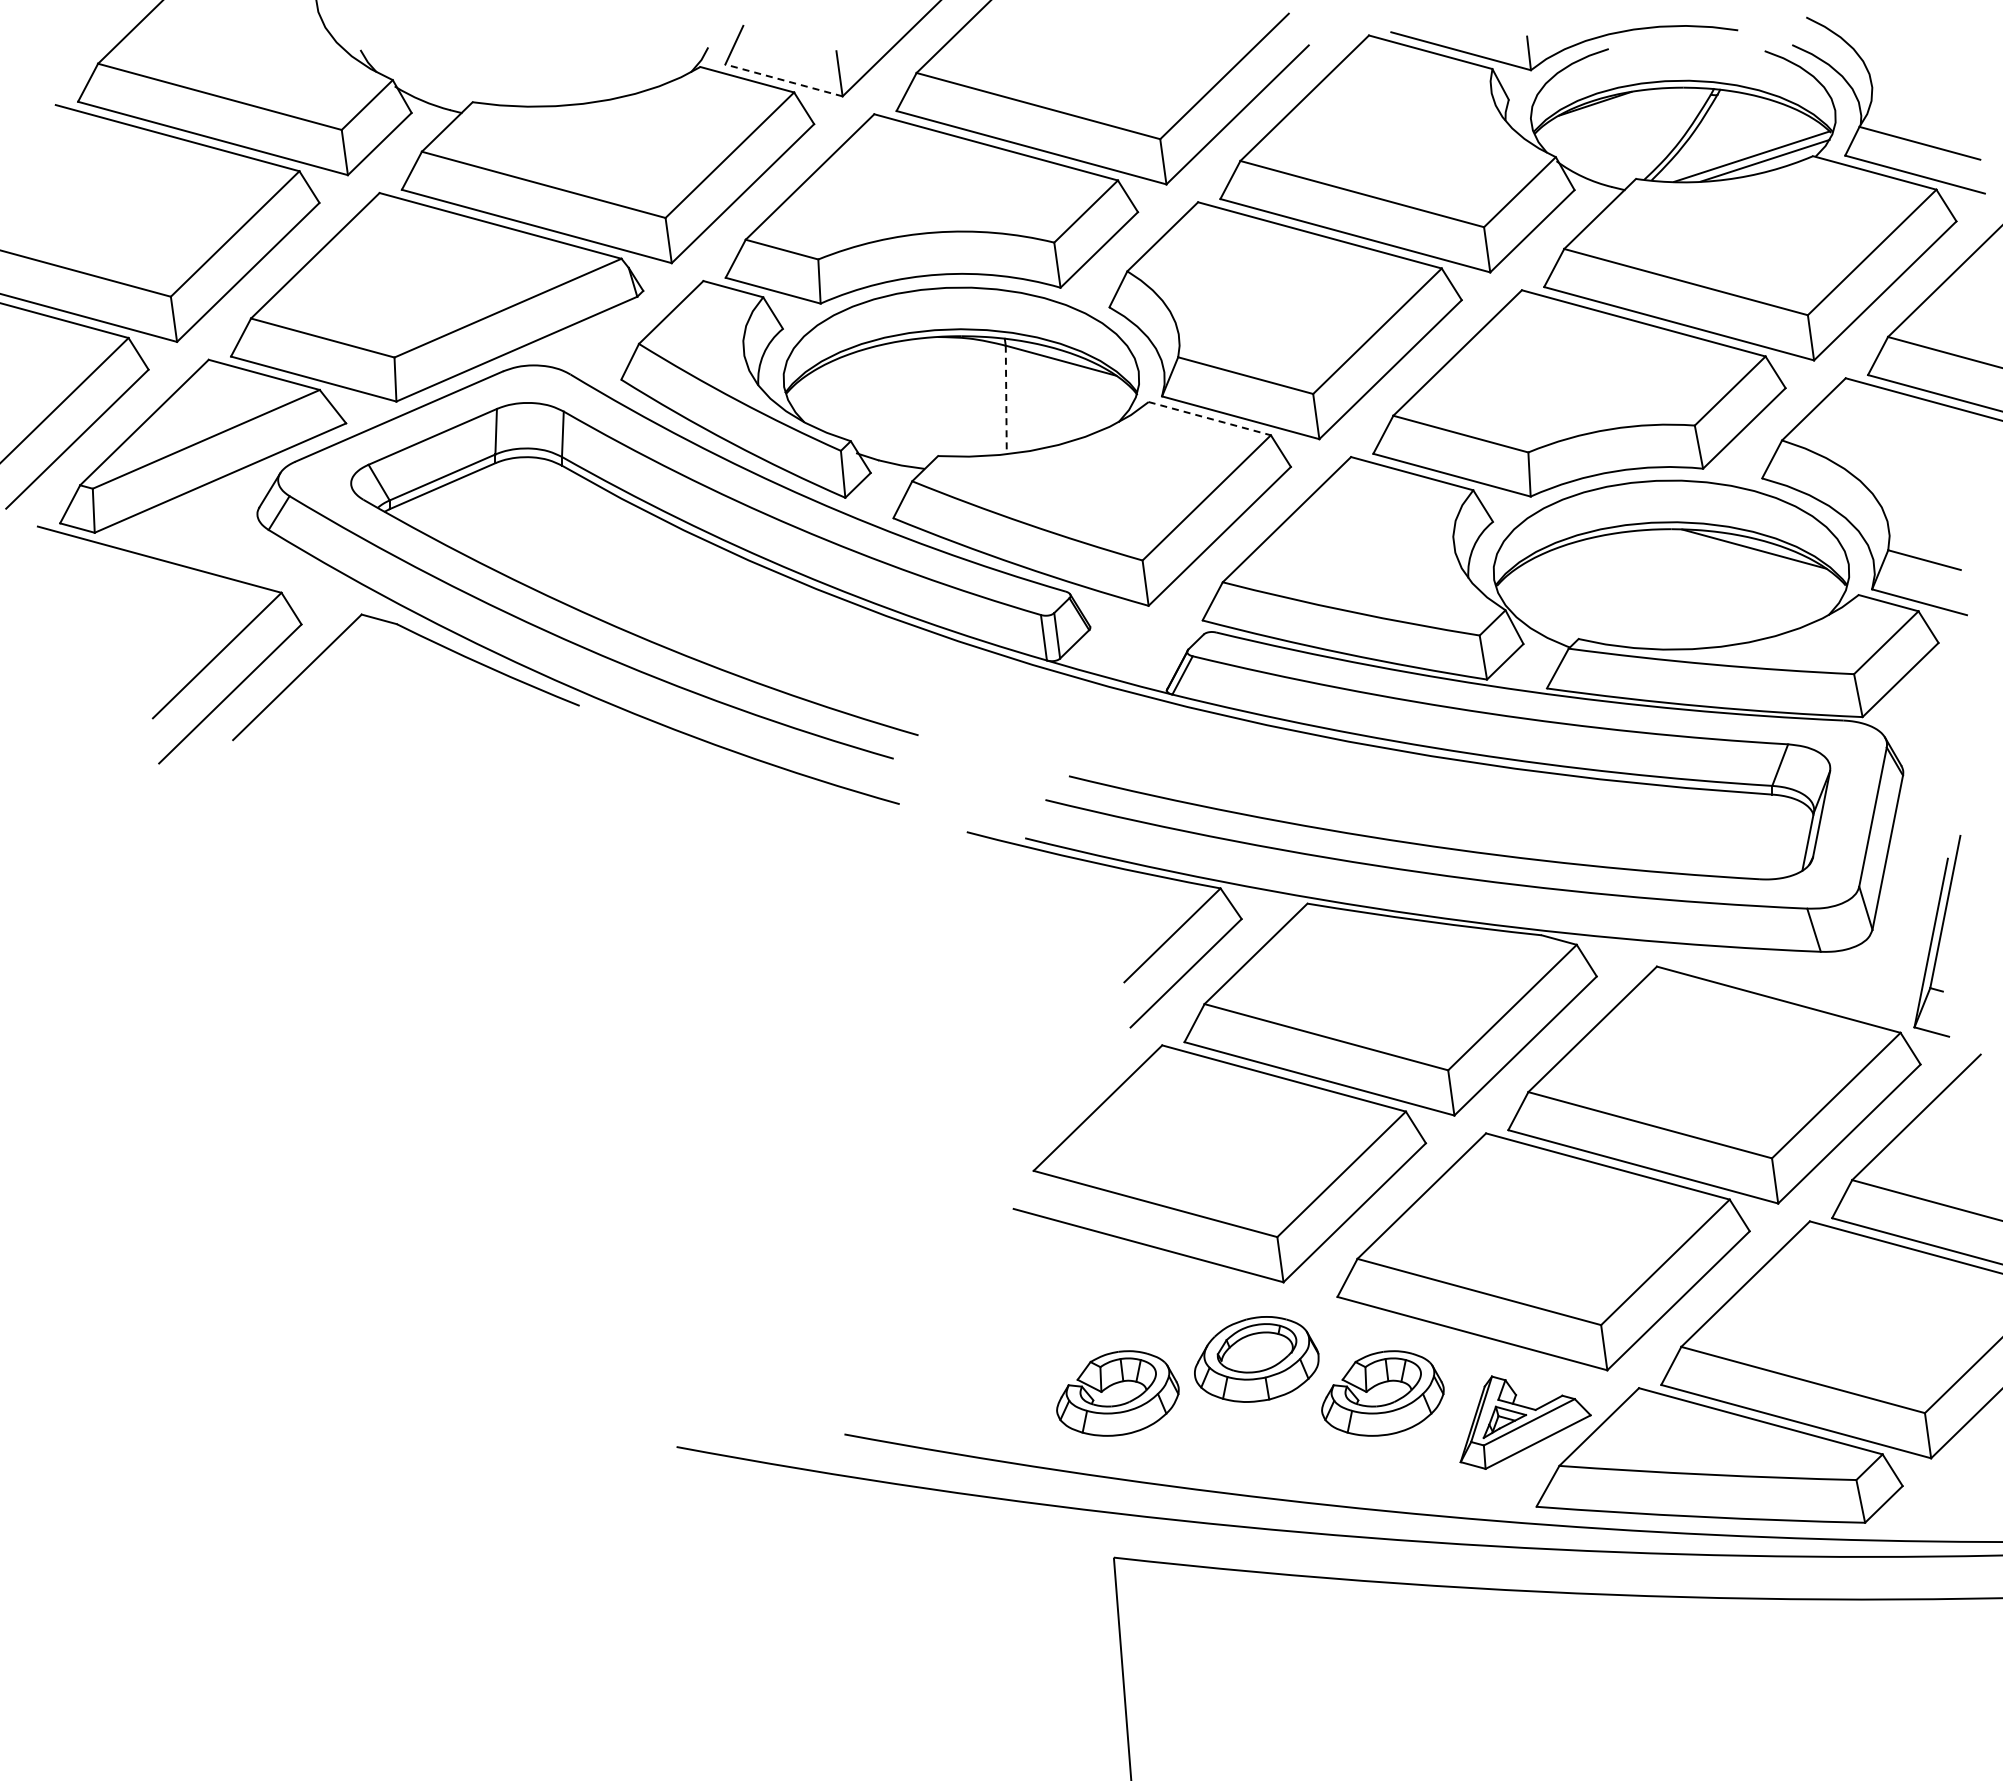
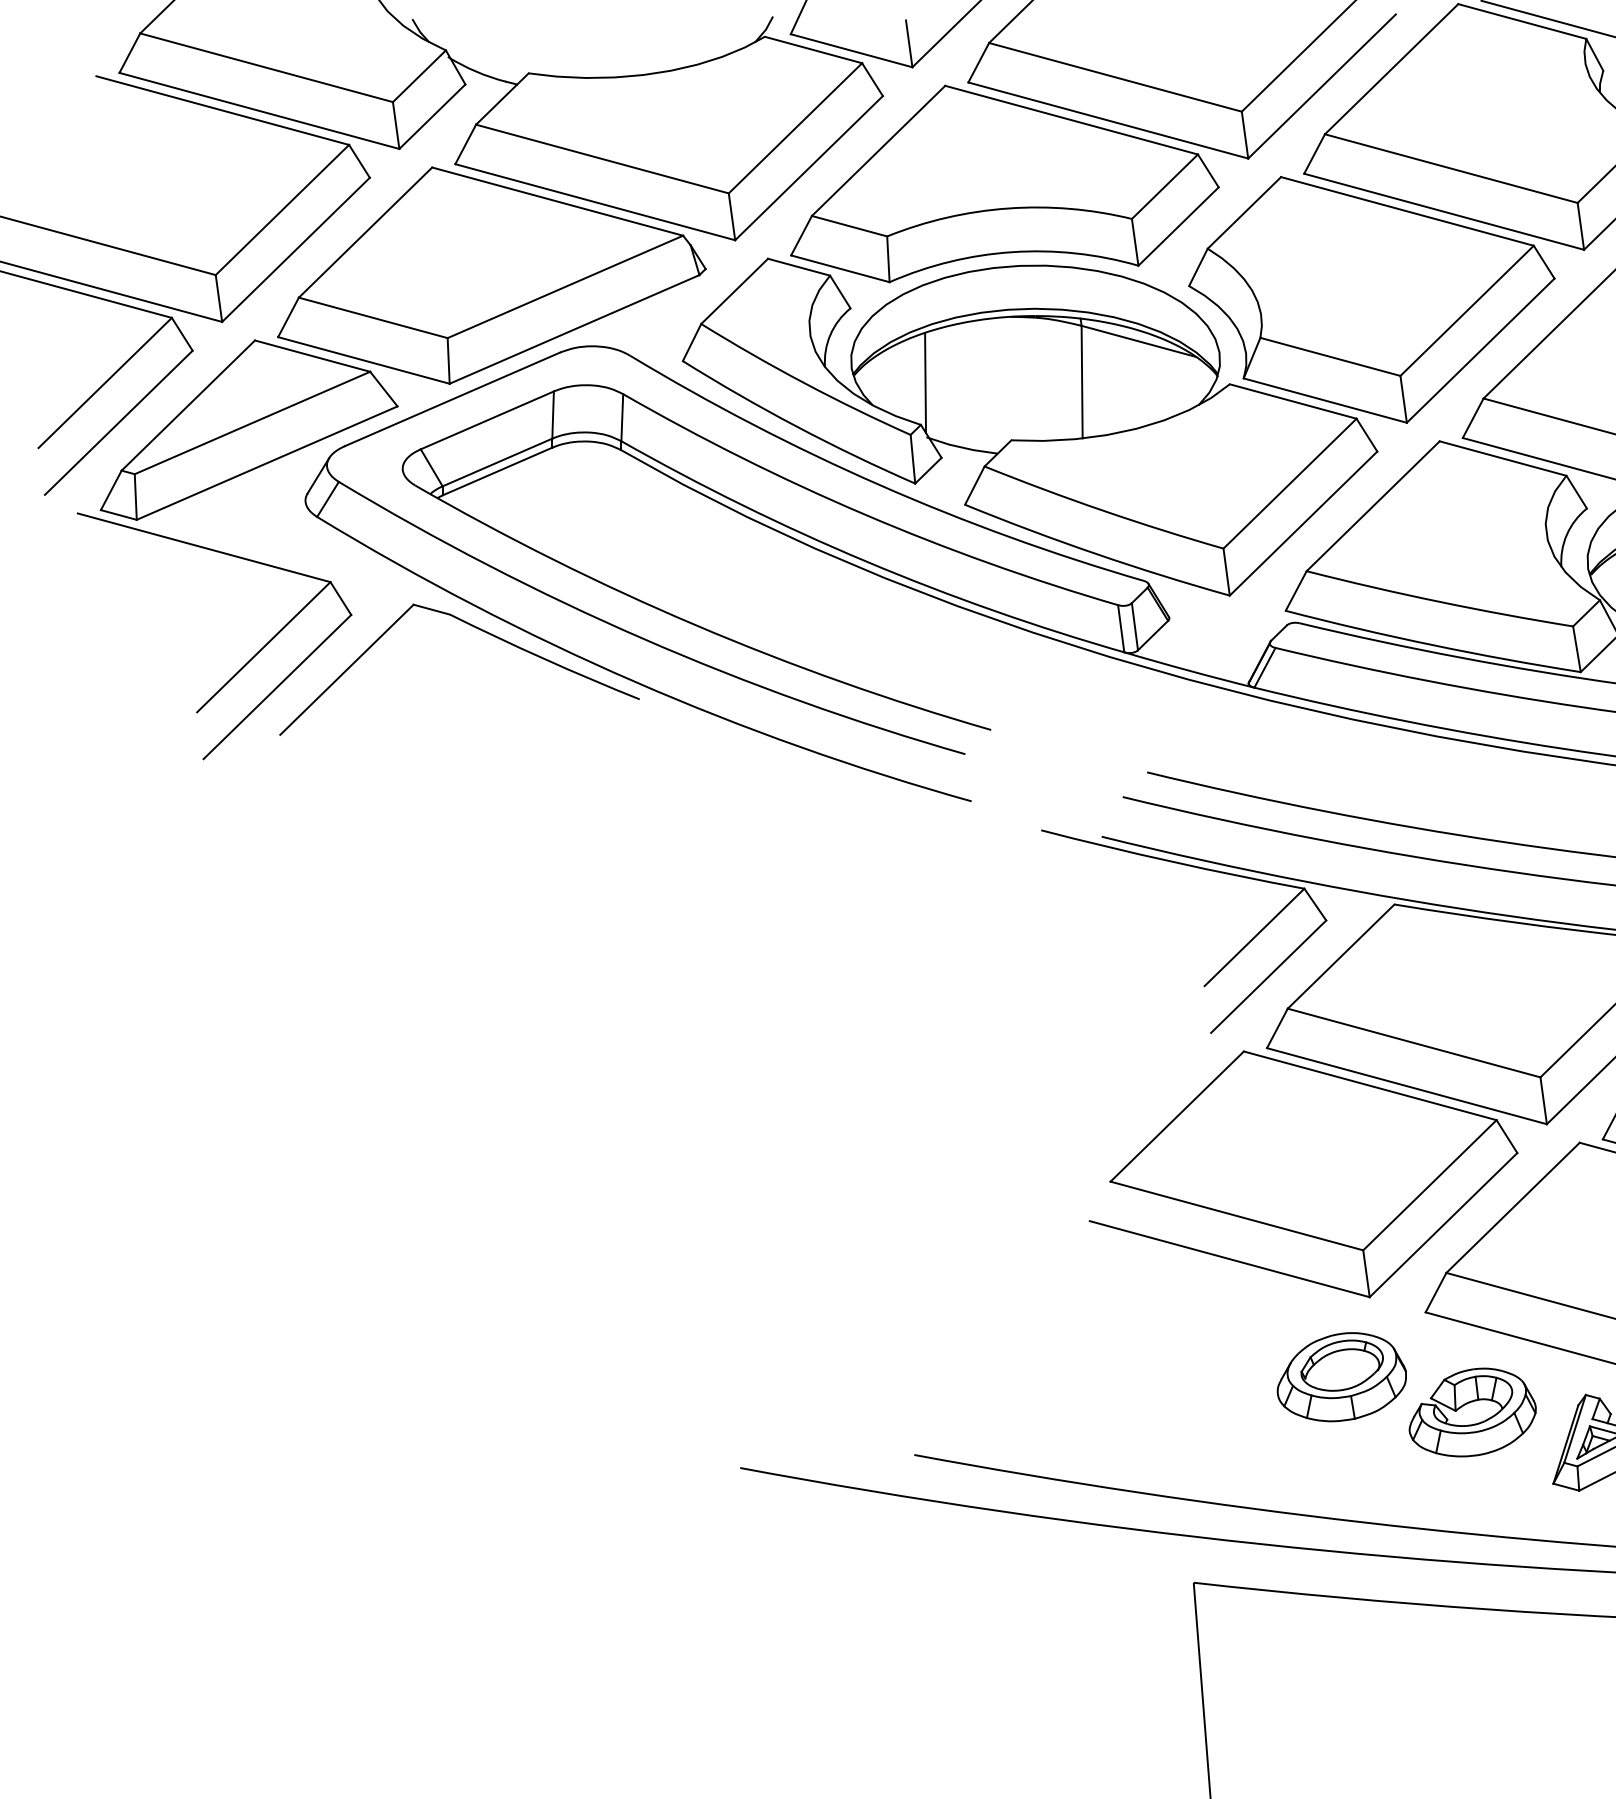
line: (784, 80) -> (852, 50), dashed -> solid
line: (854, 400) -> (924, 382), added
line: (1006, 400) -> (1082, 382), dashed -> solid
line: (1210, 418) -> (1293, 401), dashed -> solid
part: (1113, 1385) -> (1193, 1404), removed

